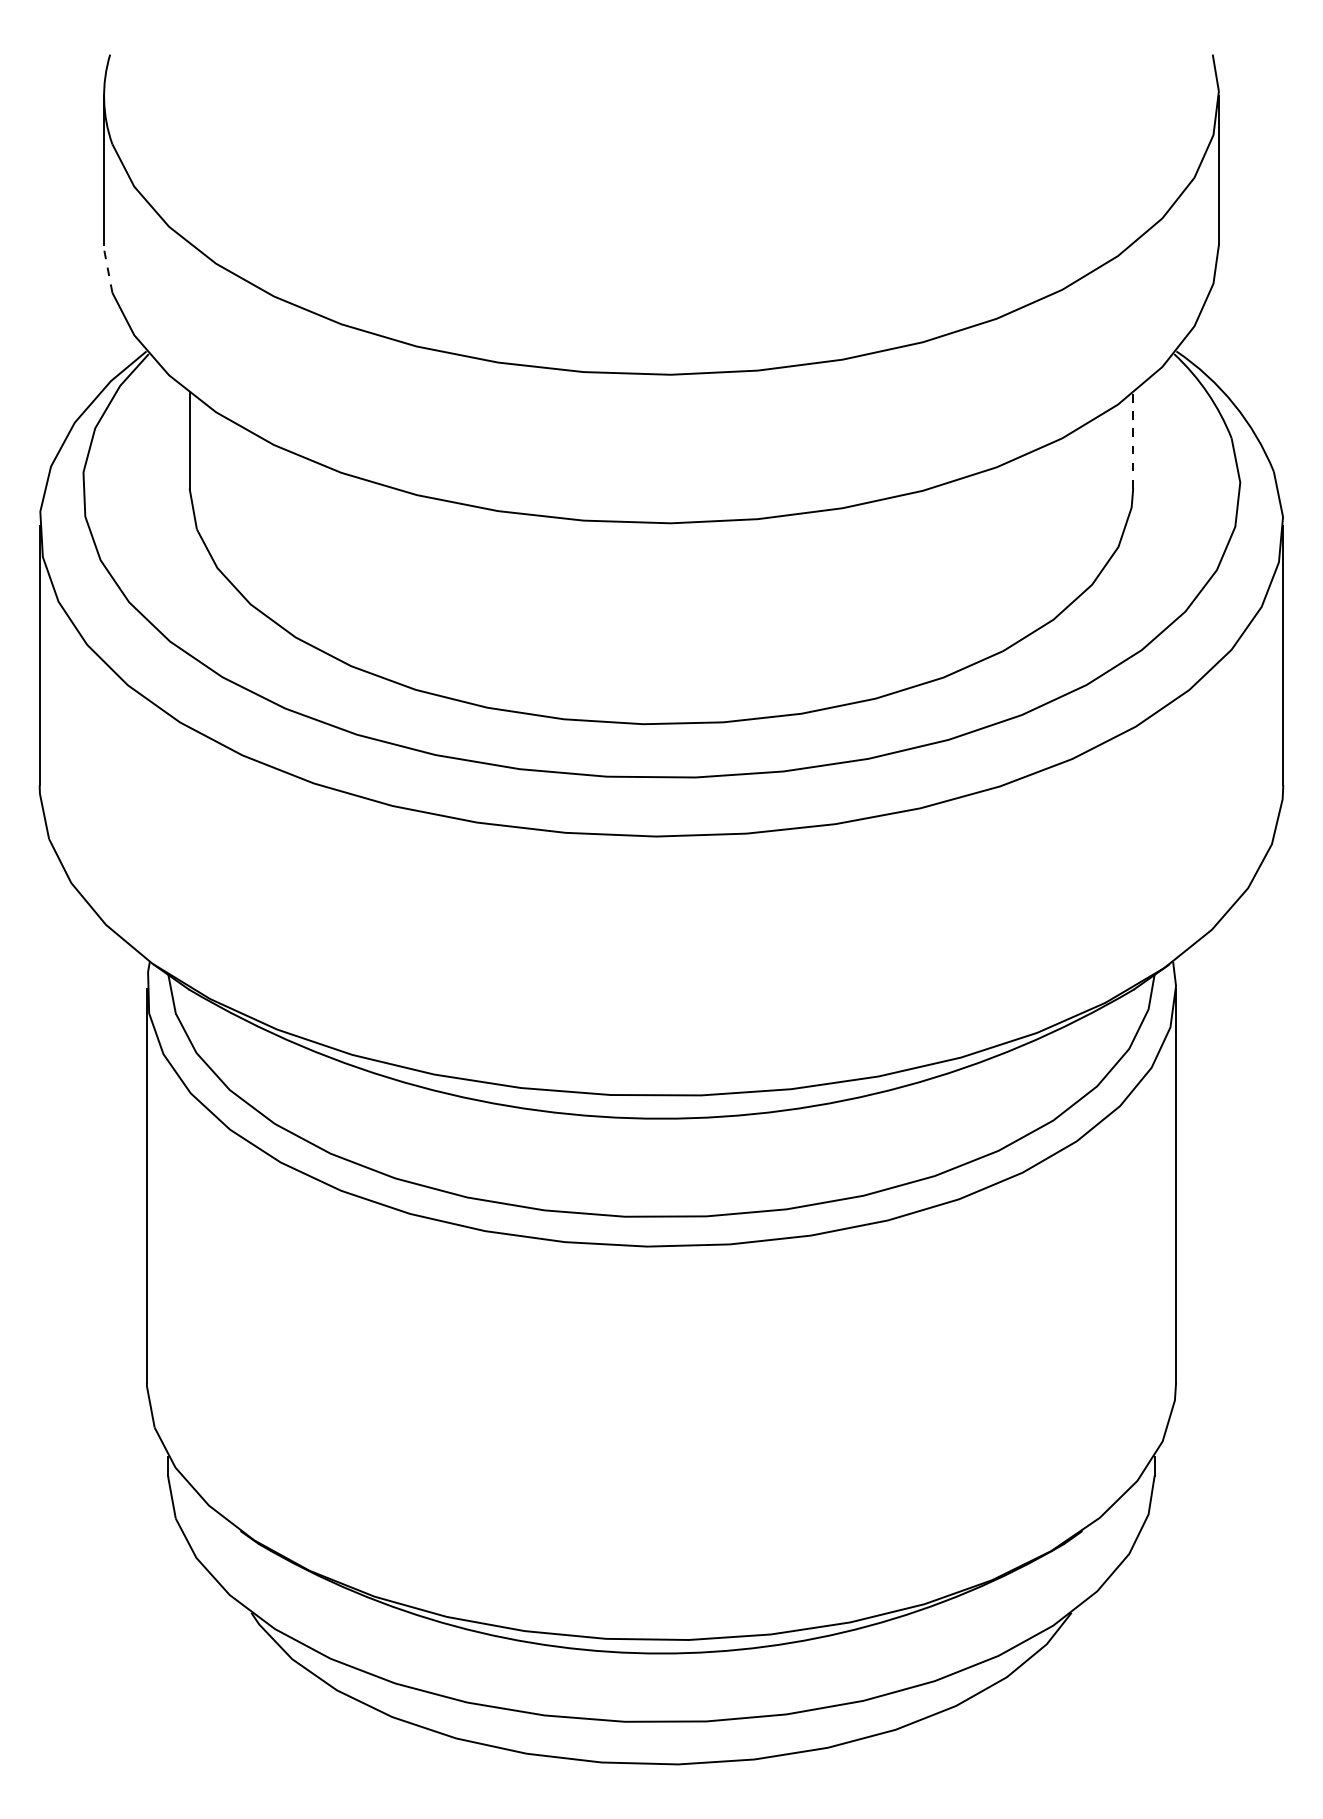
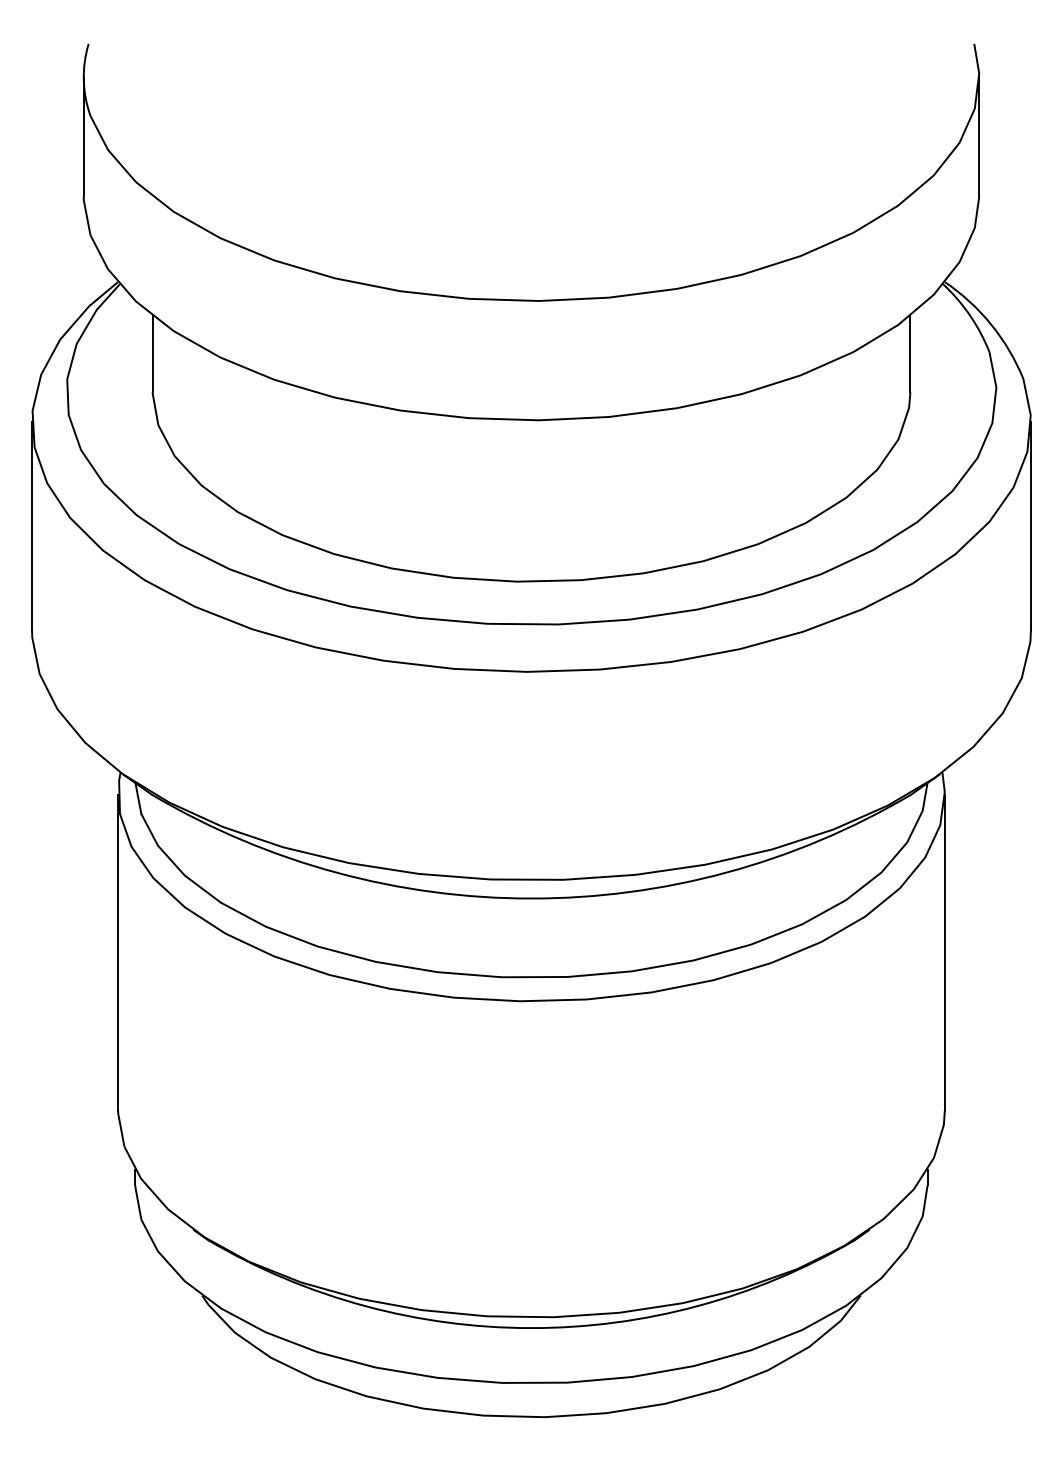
line: (107, 267) -> (86, 214), dashed -> solid
line: (1133, 440) -> (910, 353), dashed -> solid

